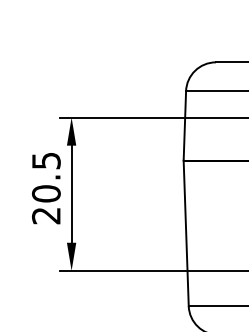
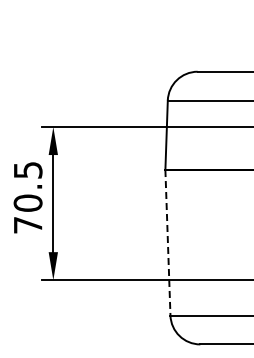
text: (45, 216) -> (27, 225), 20.5 -> 70.5
line: (185, 233) -> (167, 242), solid -> dashed

